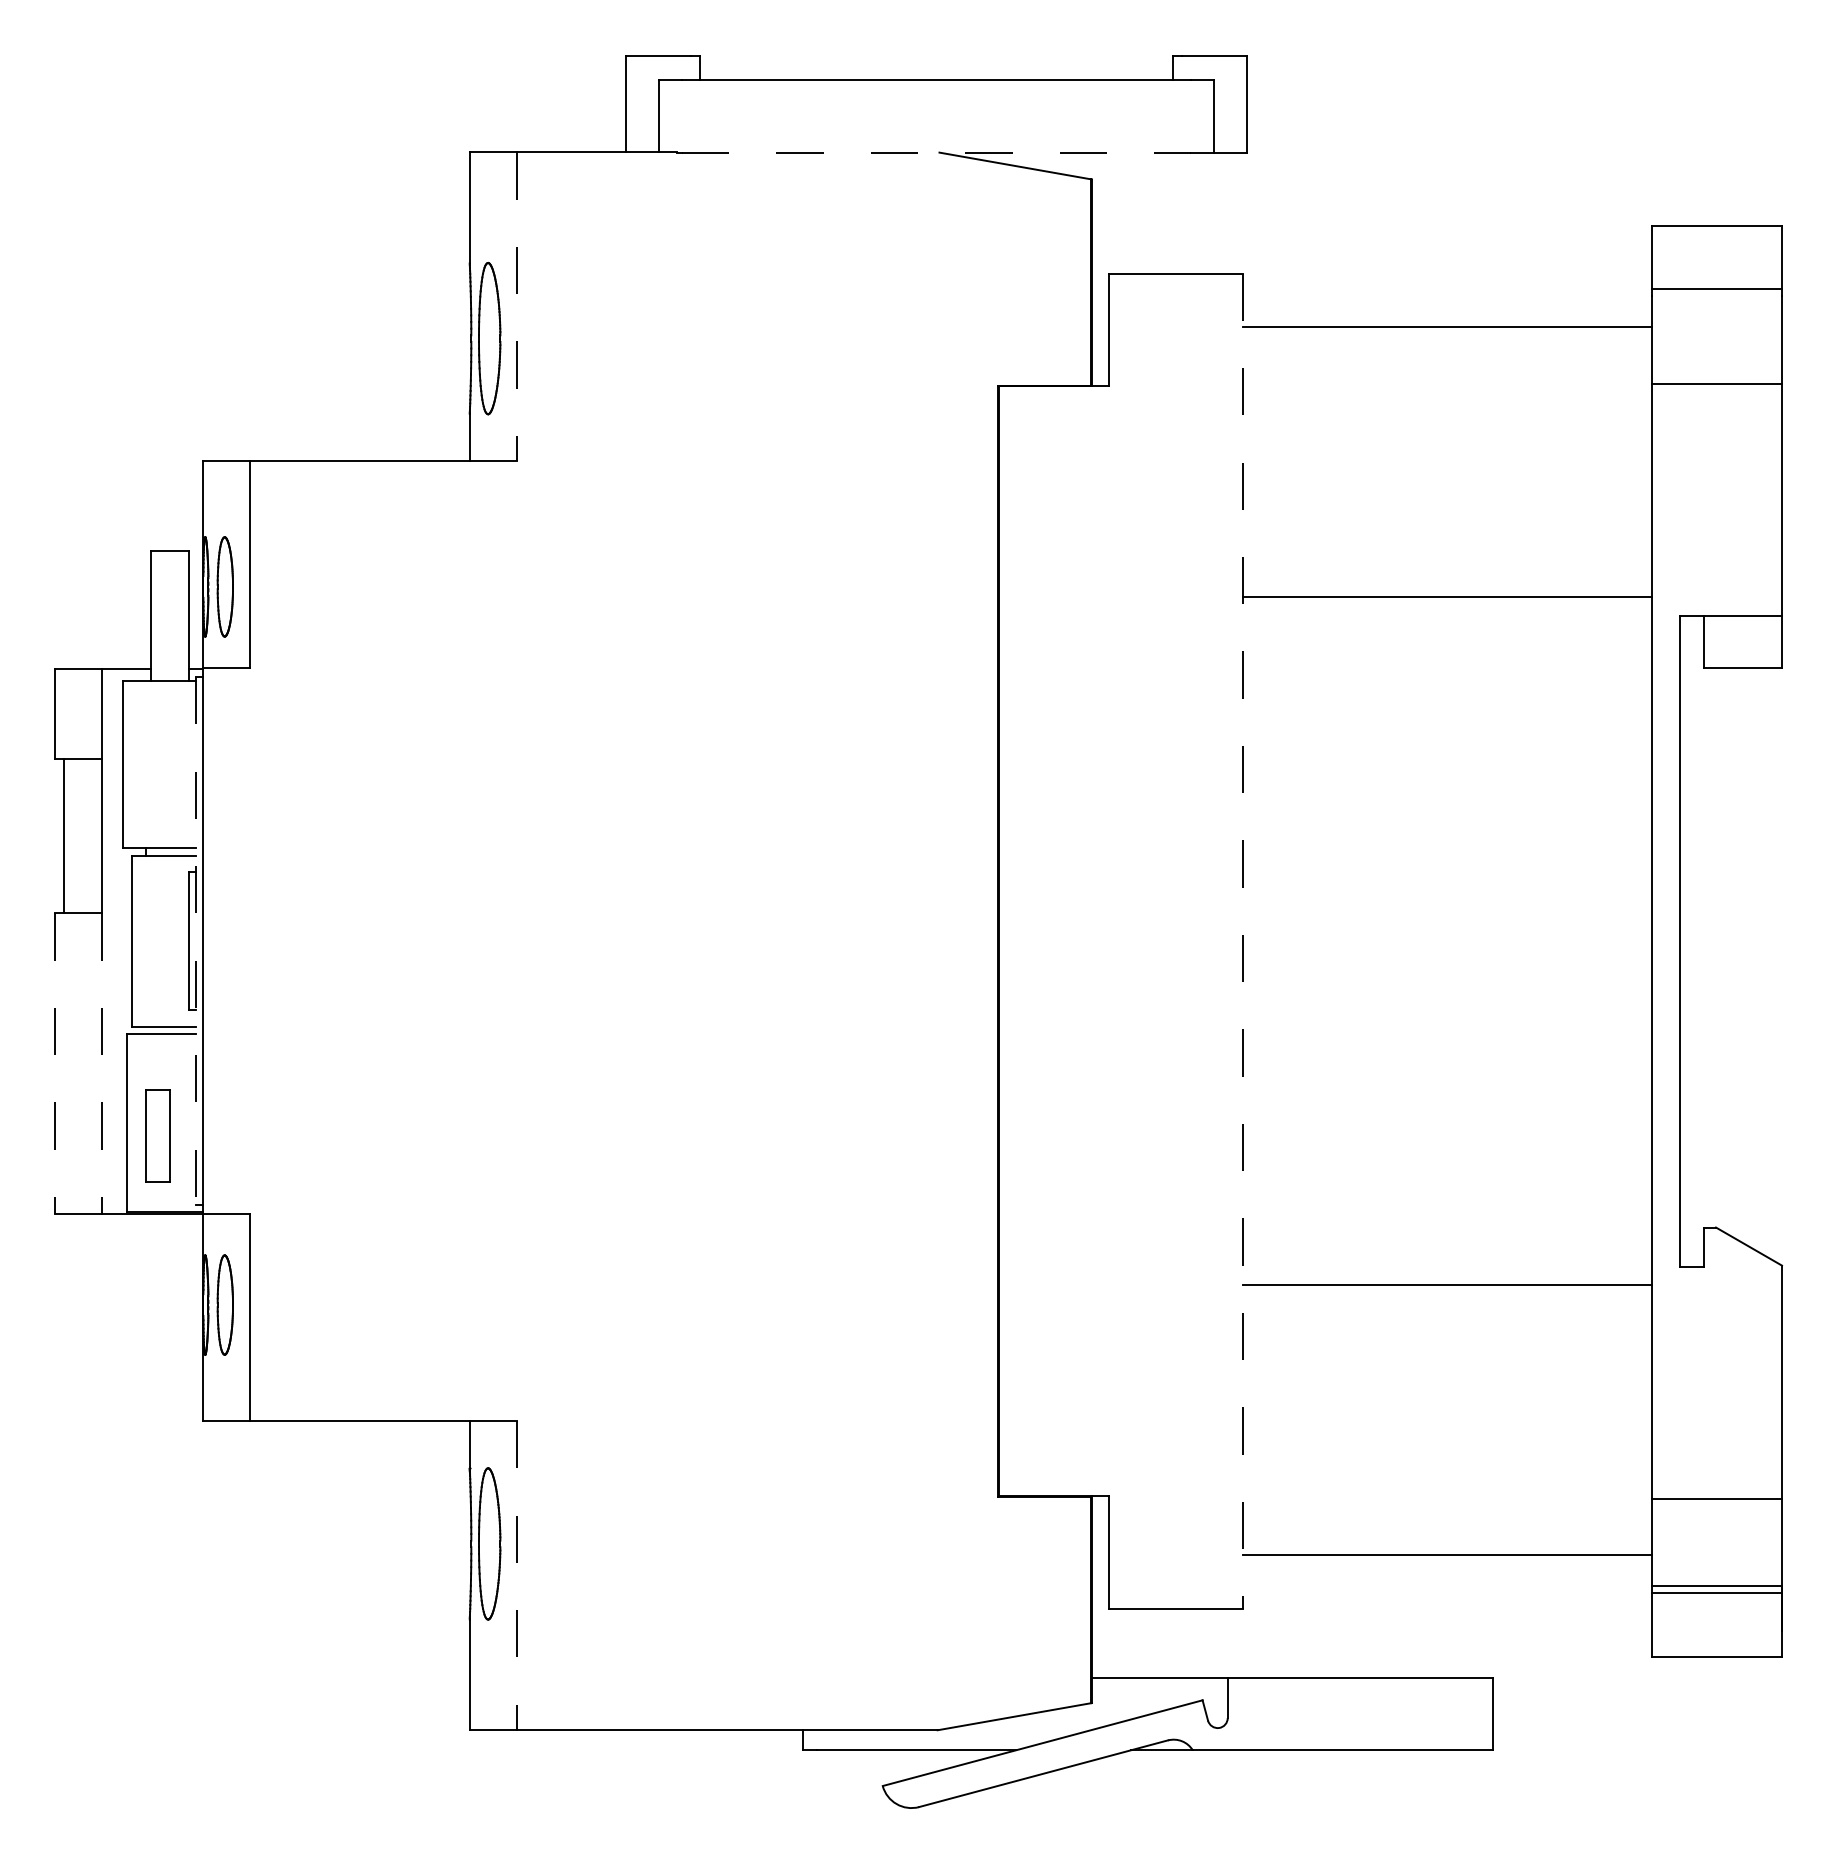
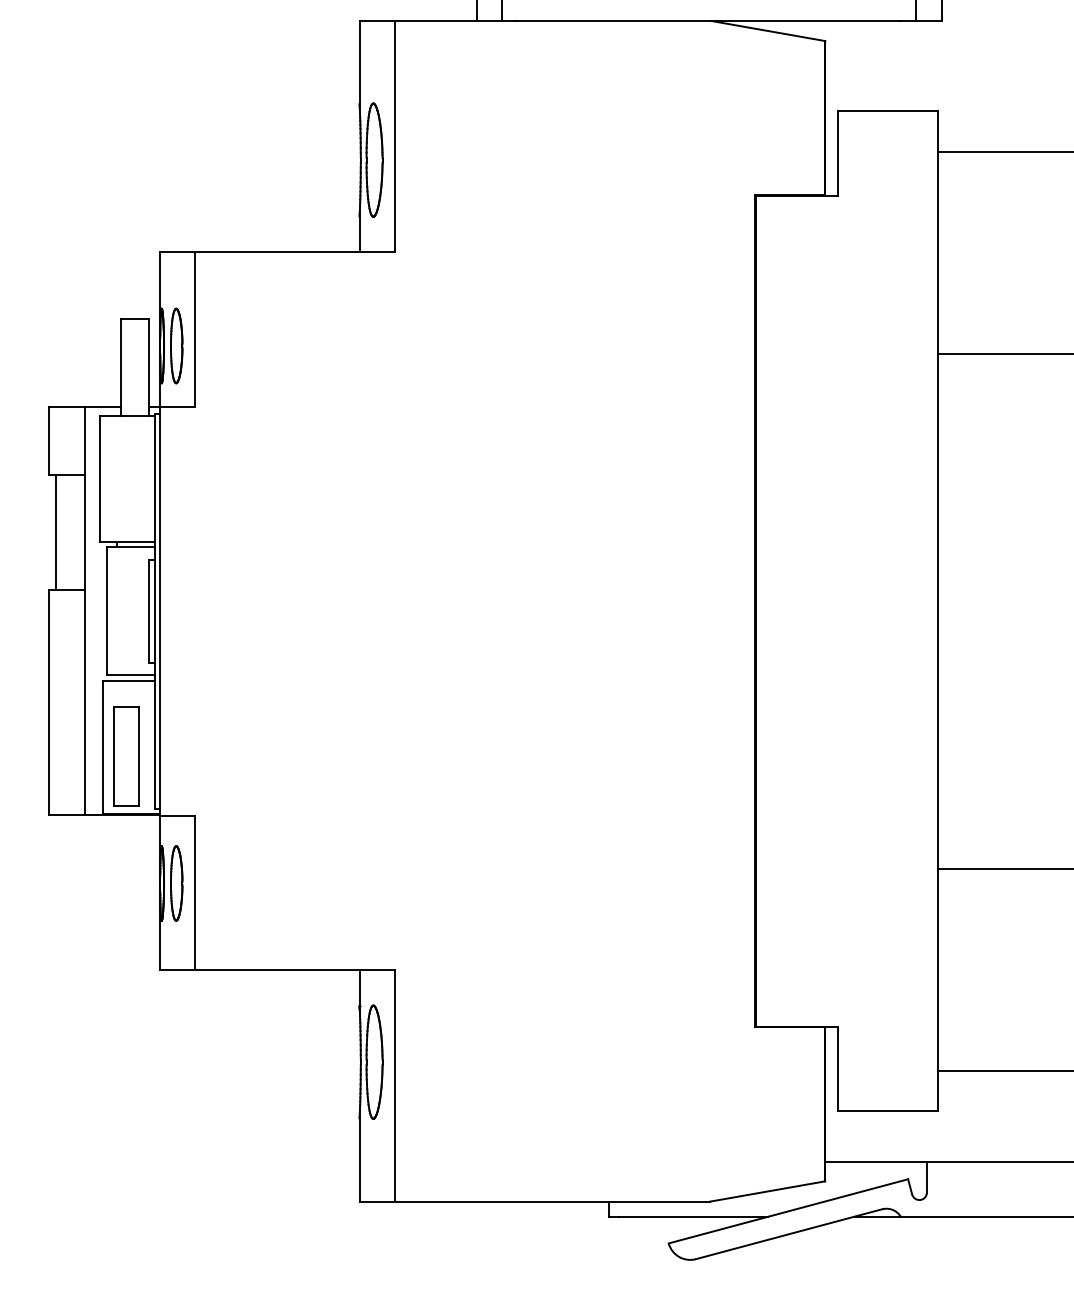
line: (936, 152) -> (708, 20), dashed -> solid
line: (517, 306) -> (395, 136), dashed -> solid
line: (195, 941) -> (154, 611), dashed -> solid
line: (1242, 941) -> (937, 611), dashed -> solid
line: (54, 1064) -> (48, 703), dashed -> solid
line: (102, 1064) -> (84, 703), dashed -> solid
part: (157, 1135) -> (125, 756), size x1.43
line: (517, 1575) -> (395, 1085), dashed -> solid

